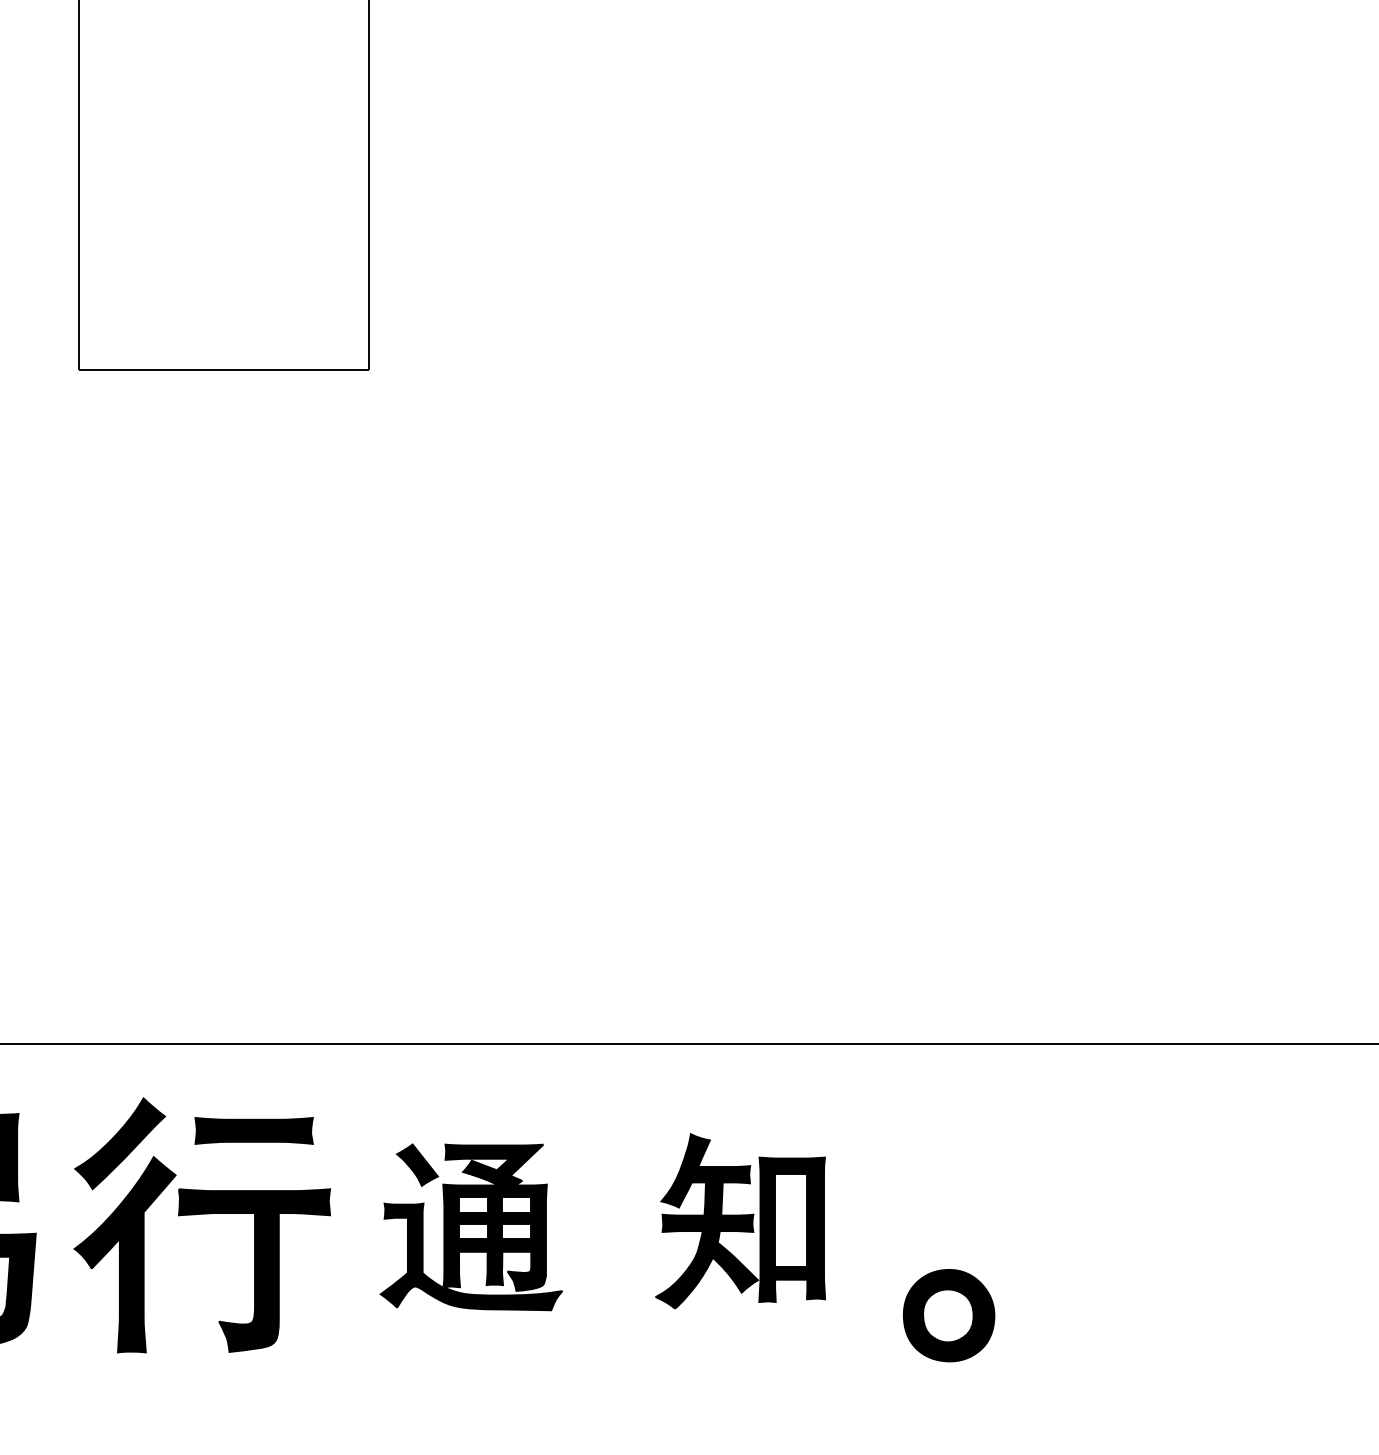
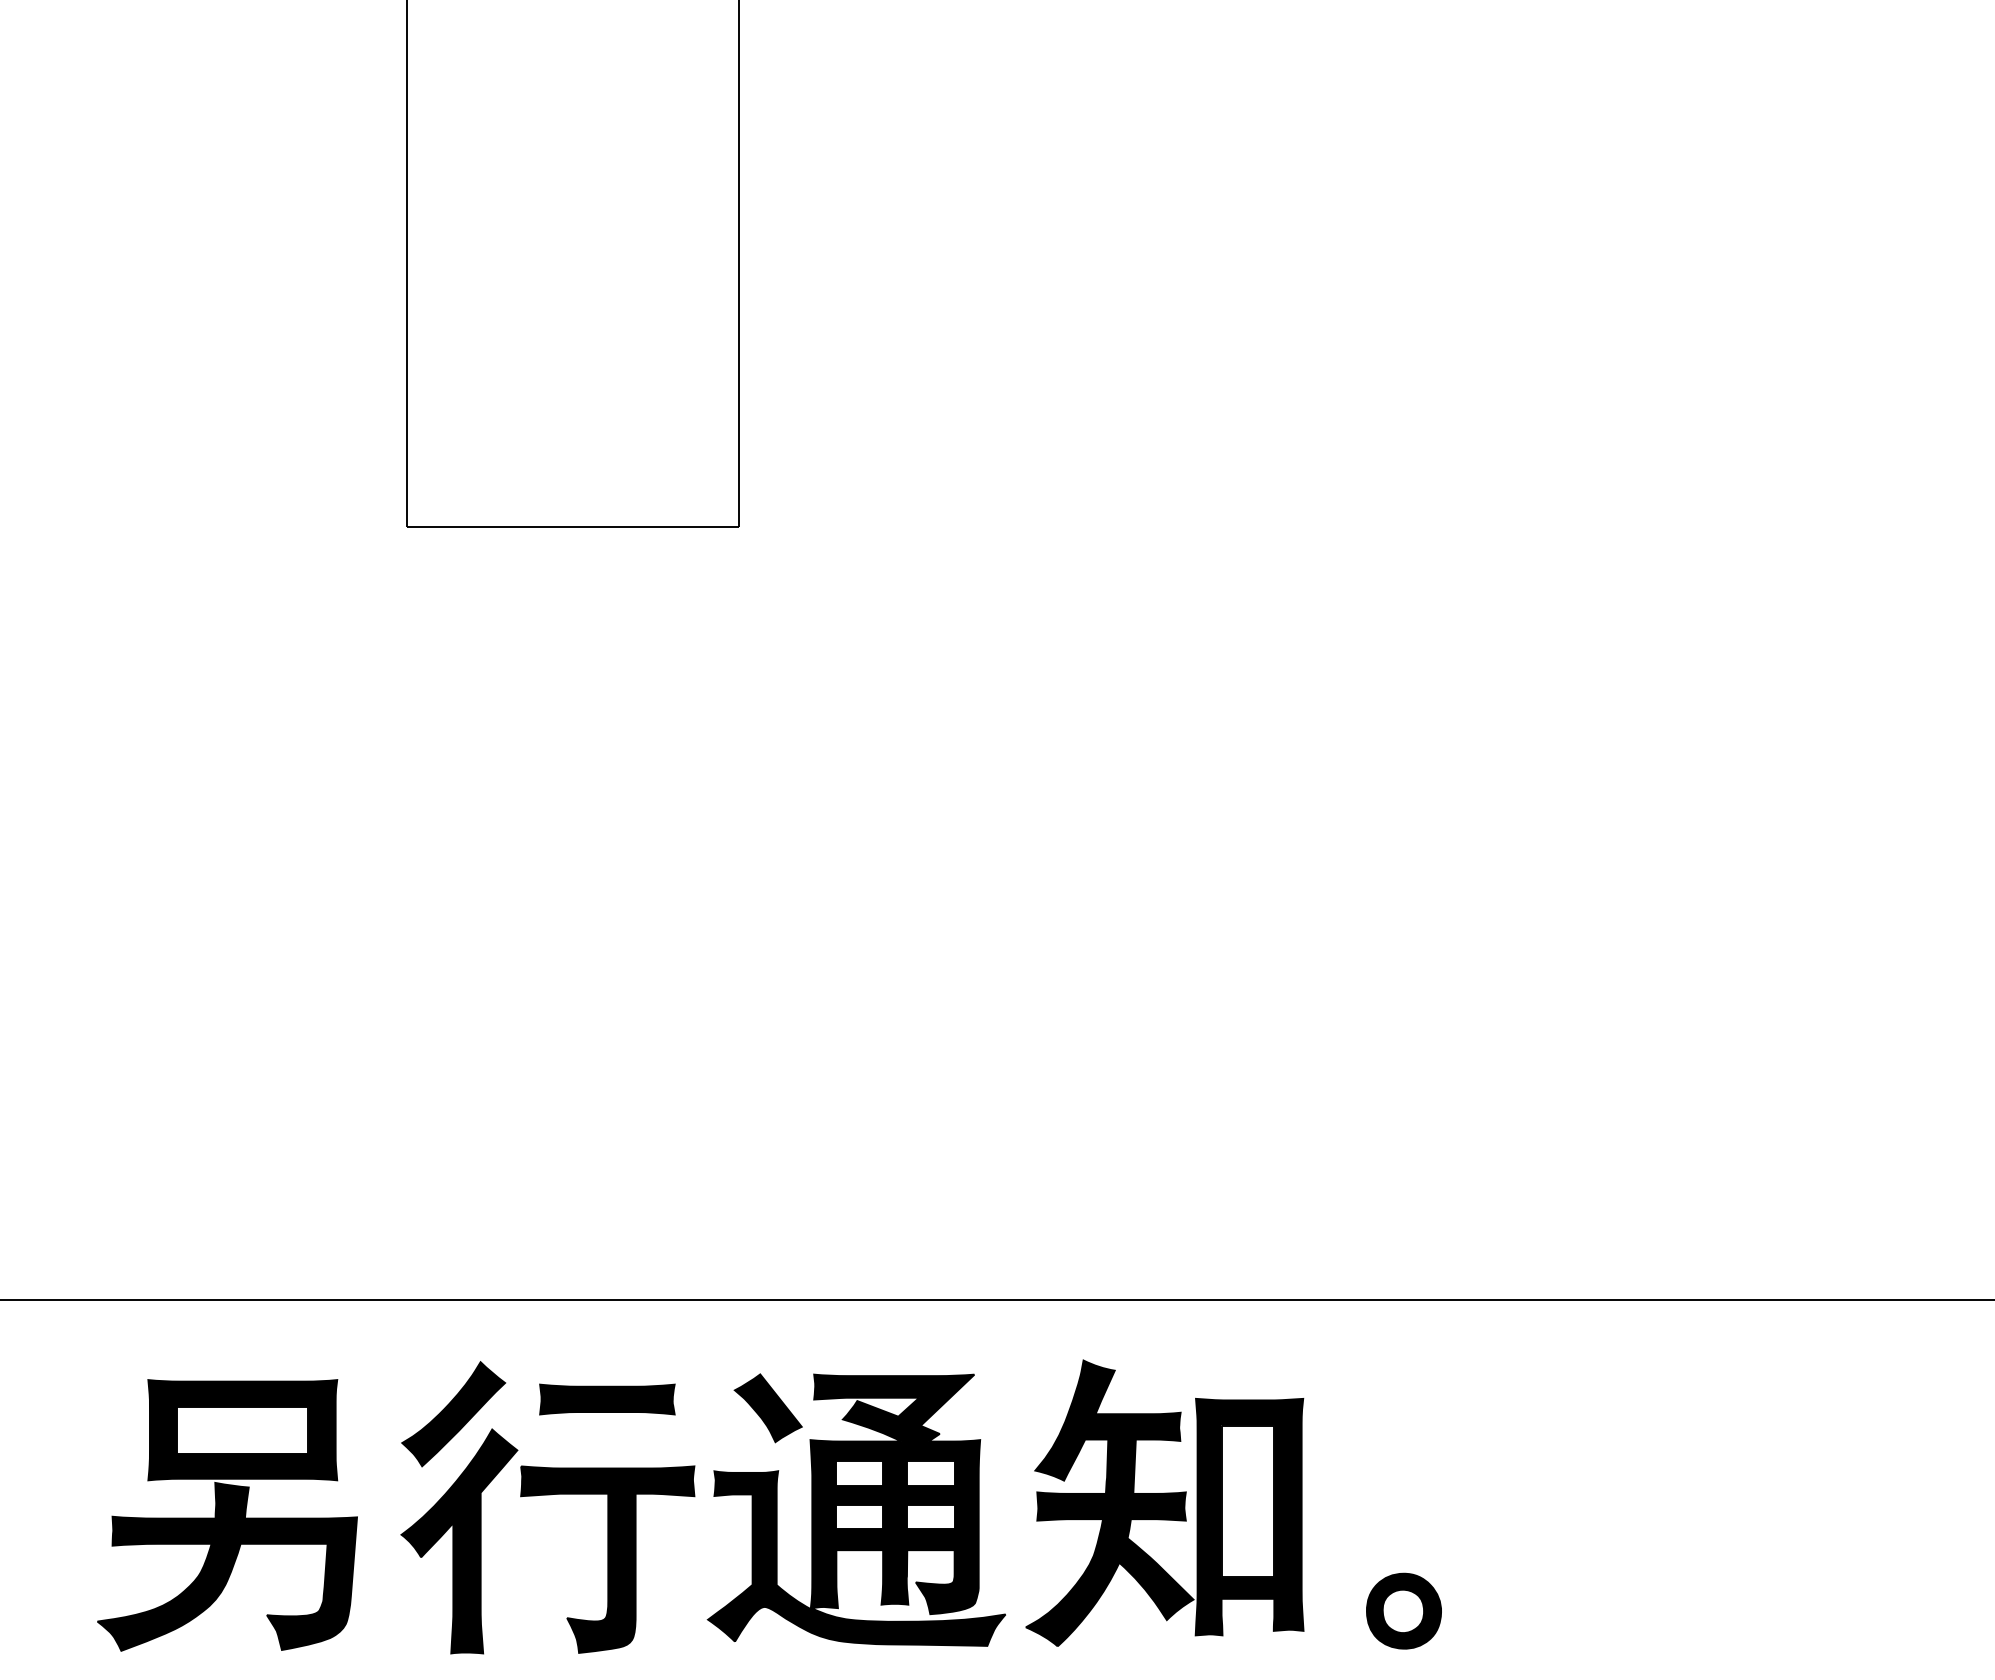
part: (740, 1220) -> (1164, 1502), size x1.43
part: (470, 1226) -> (855, 1509), size x1.43
part: (948, 1314) -> (1403, 1610), size x0.71

